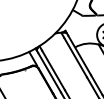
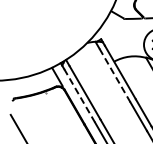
line: (75, 57) -> (114, 75), solid -> dashed
line: (49, 72) -> (79, 95), solid -> dashed

